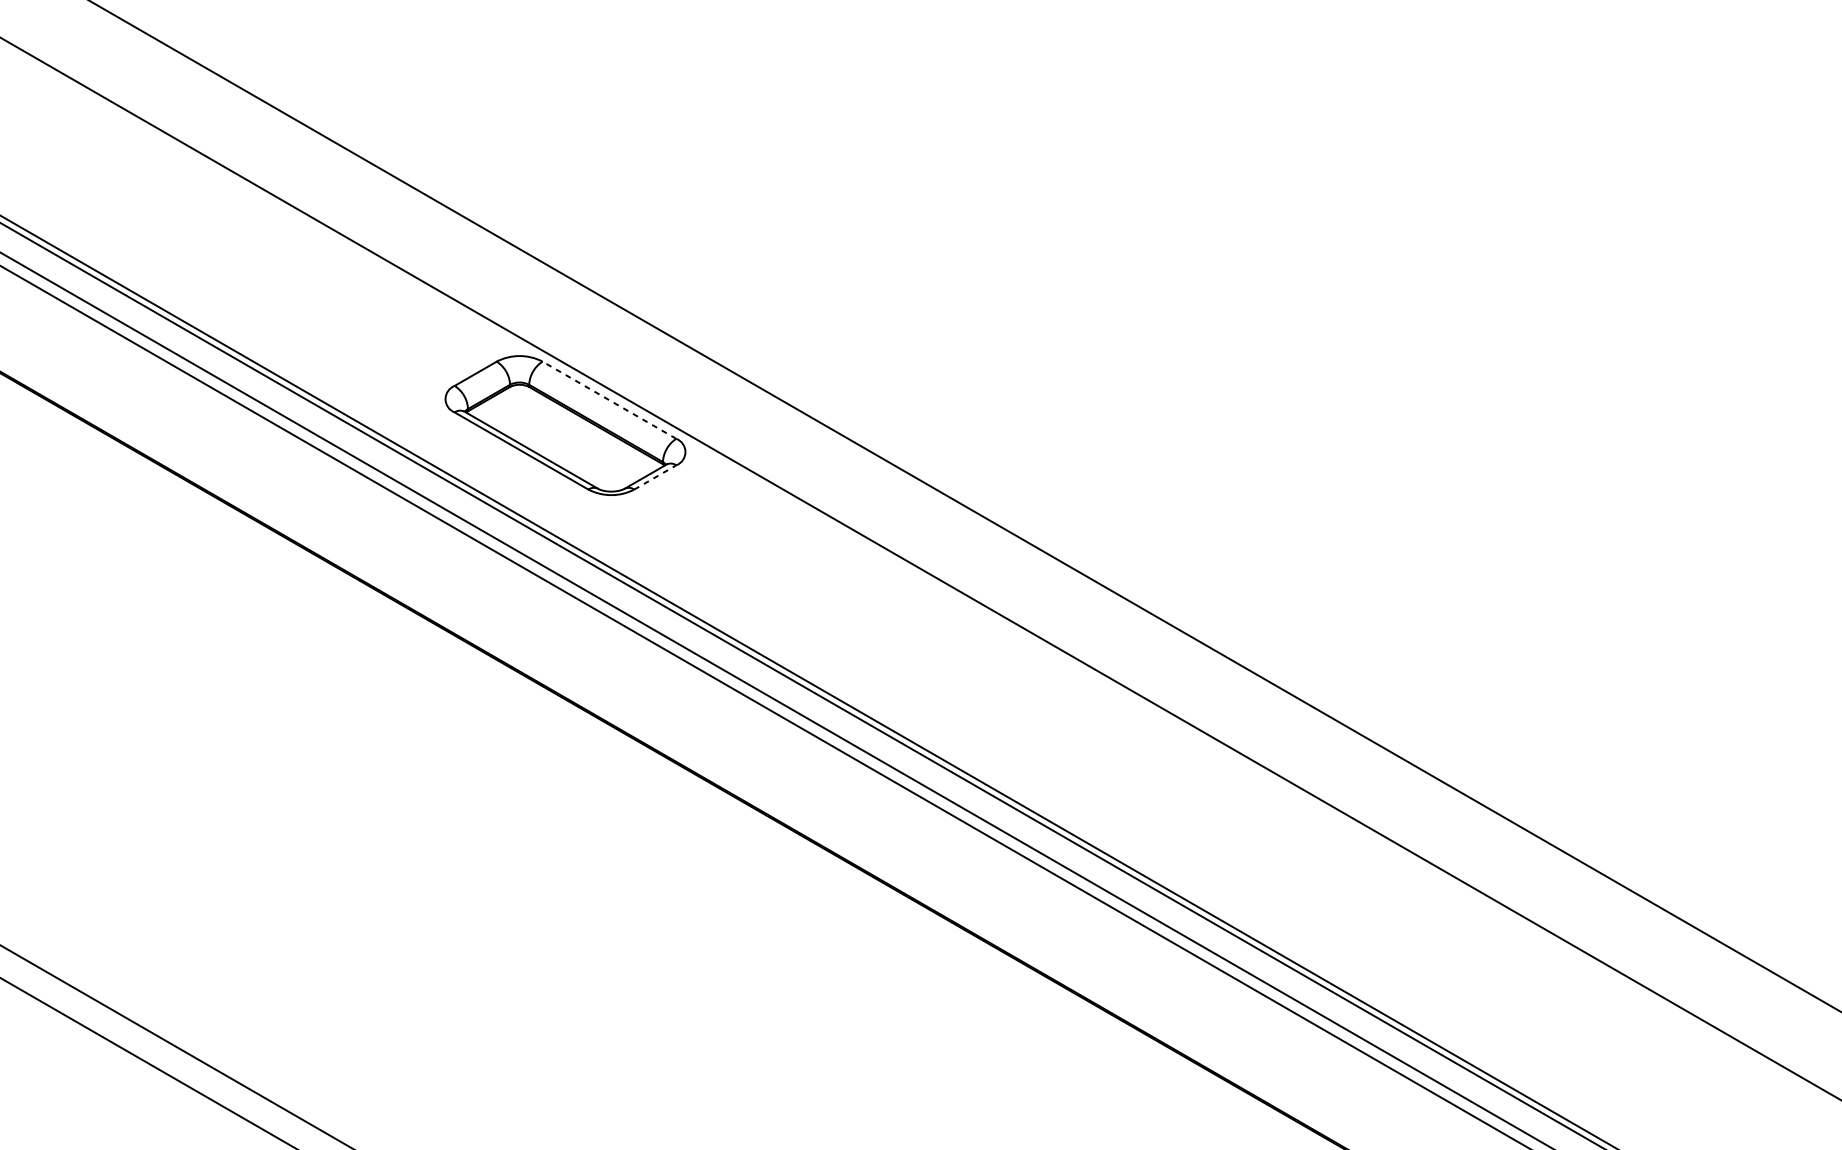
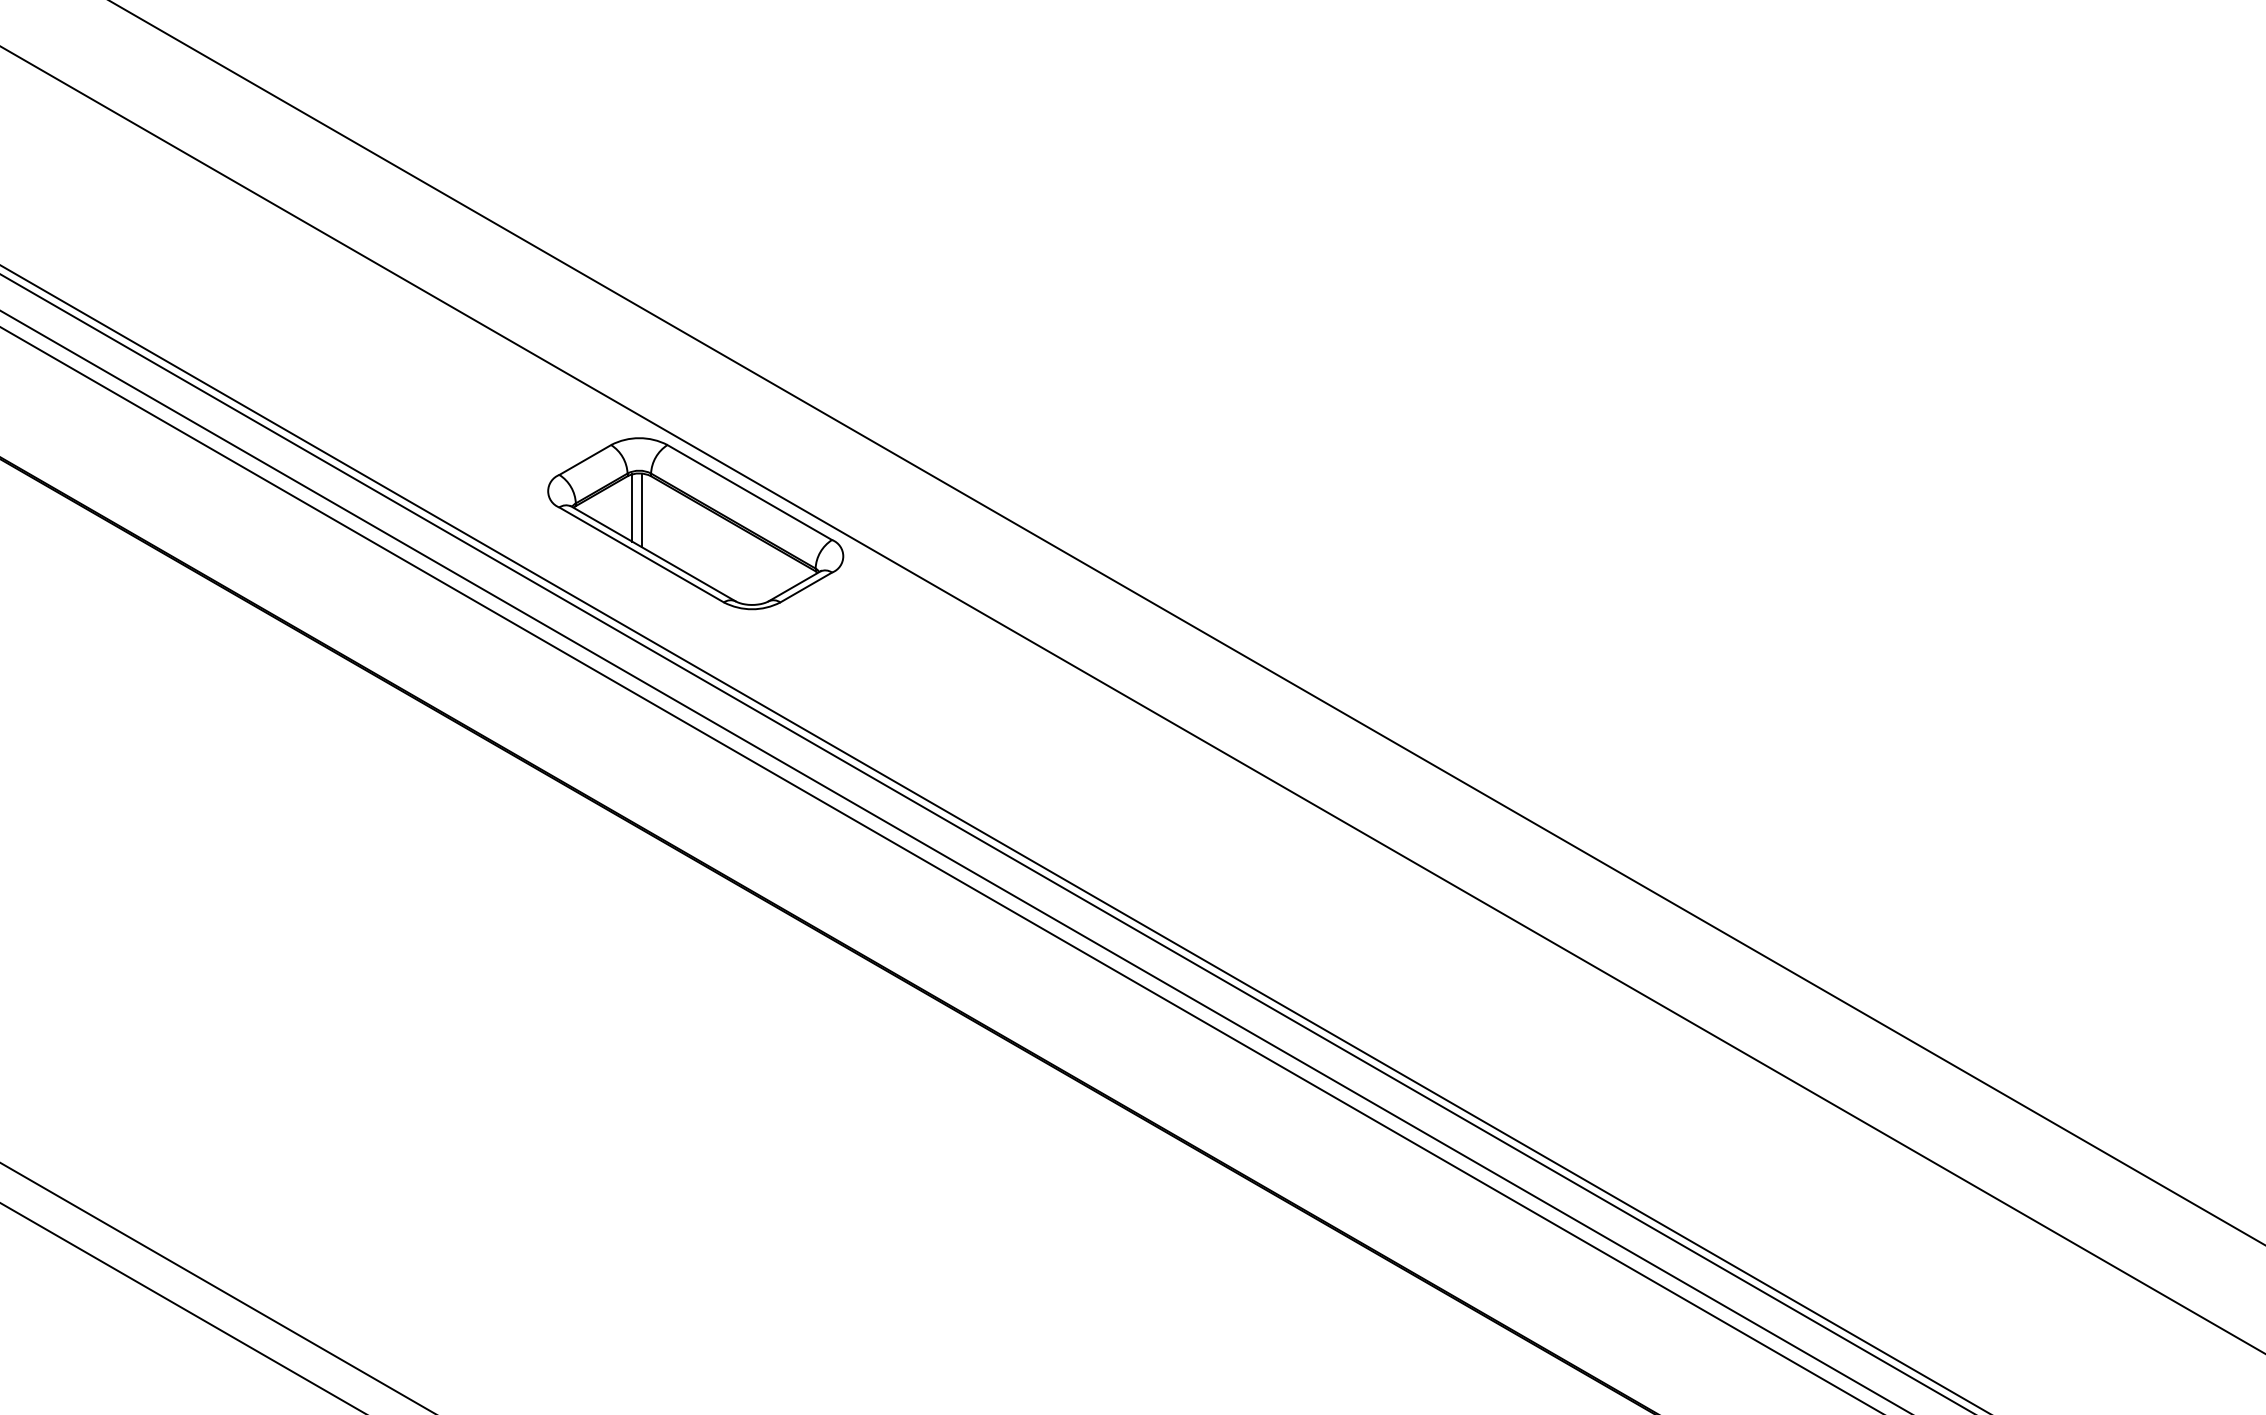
line: (609, 400) -> (749, 492), dashed -> solid
line: (514, 412) -> (632, 507), added
line: (521, 414) -> (641, 510), added
line: (655, 477) -> (806, 587), dashed -> solid

